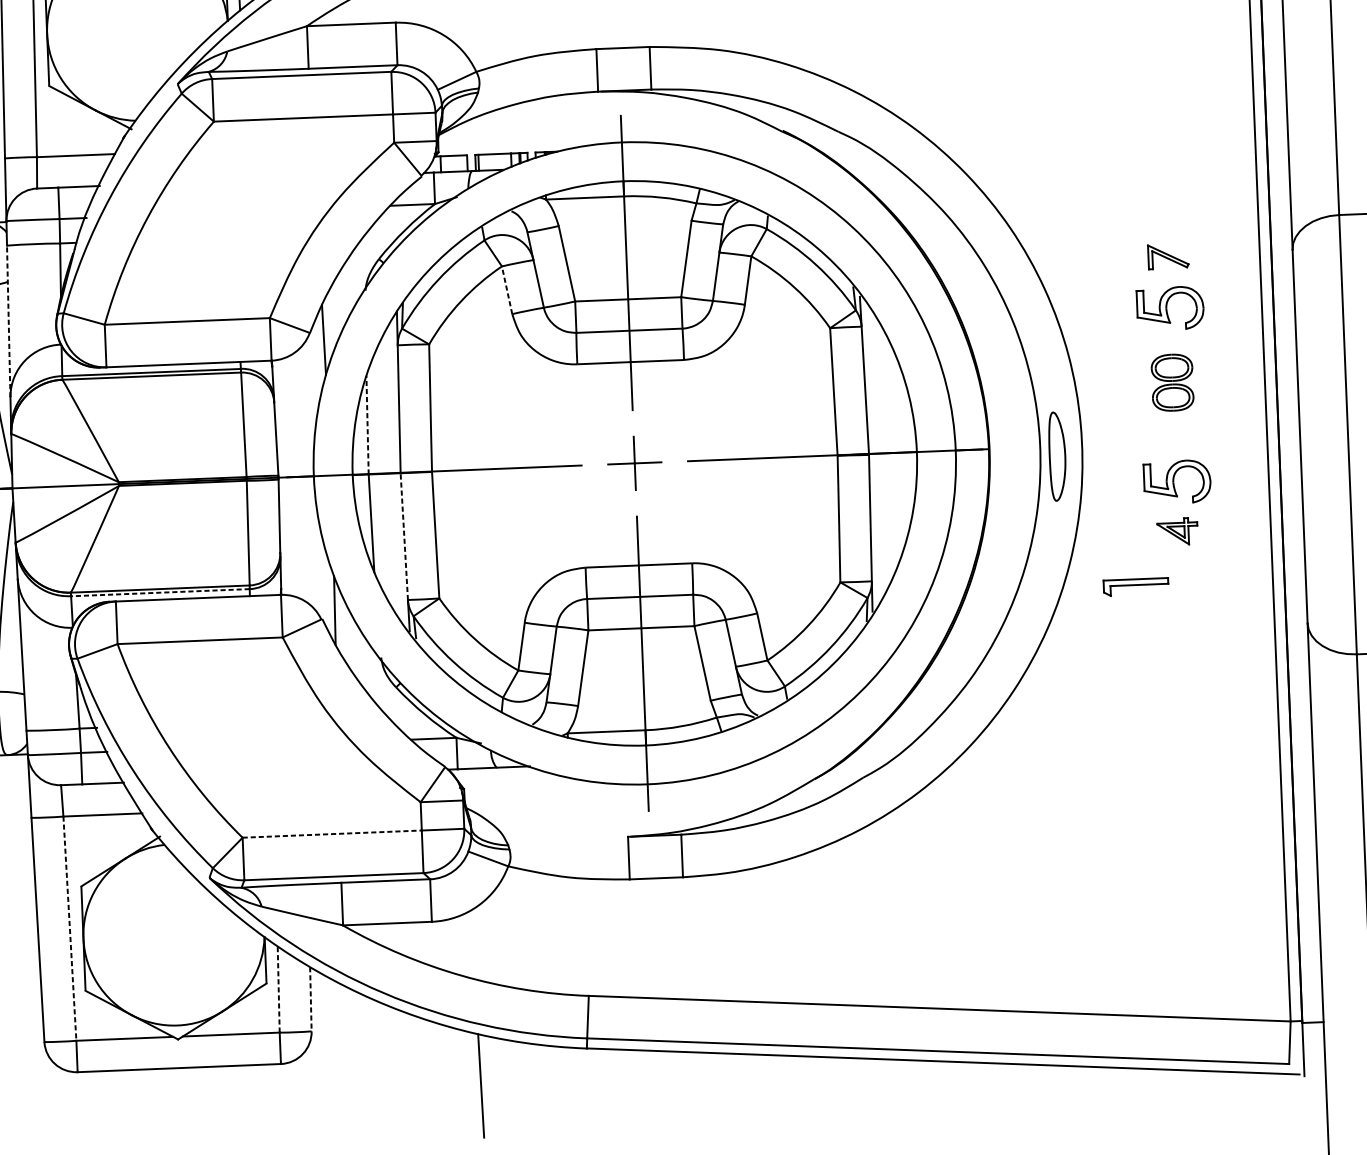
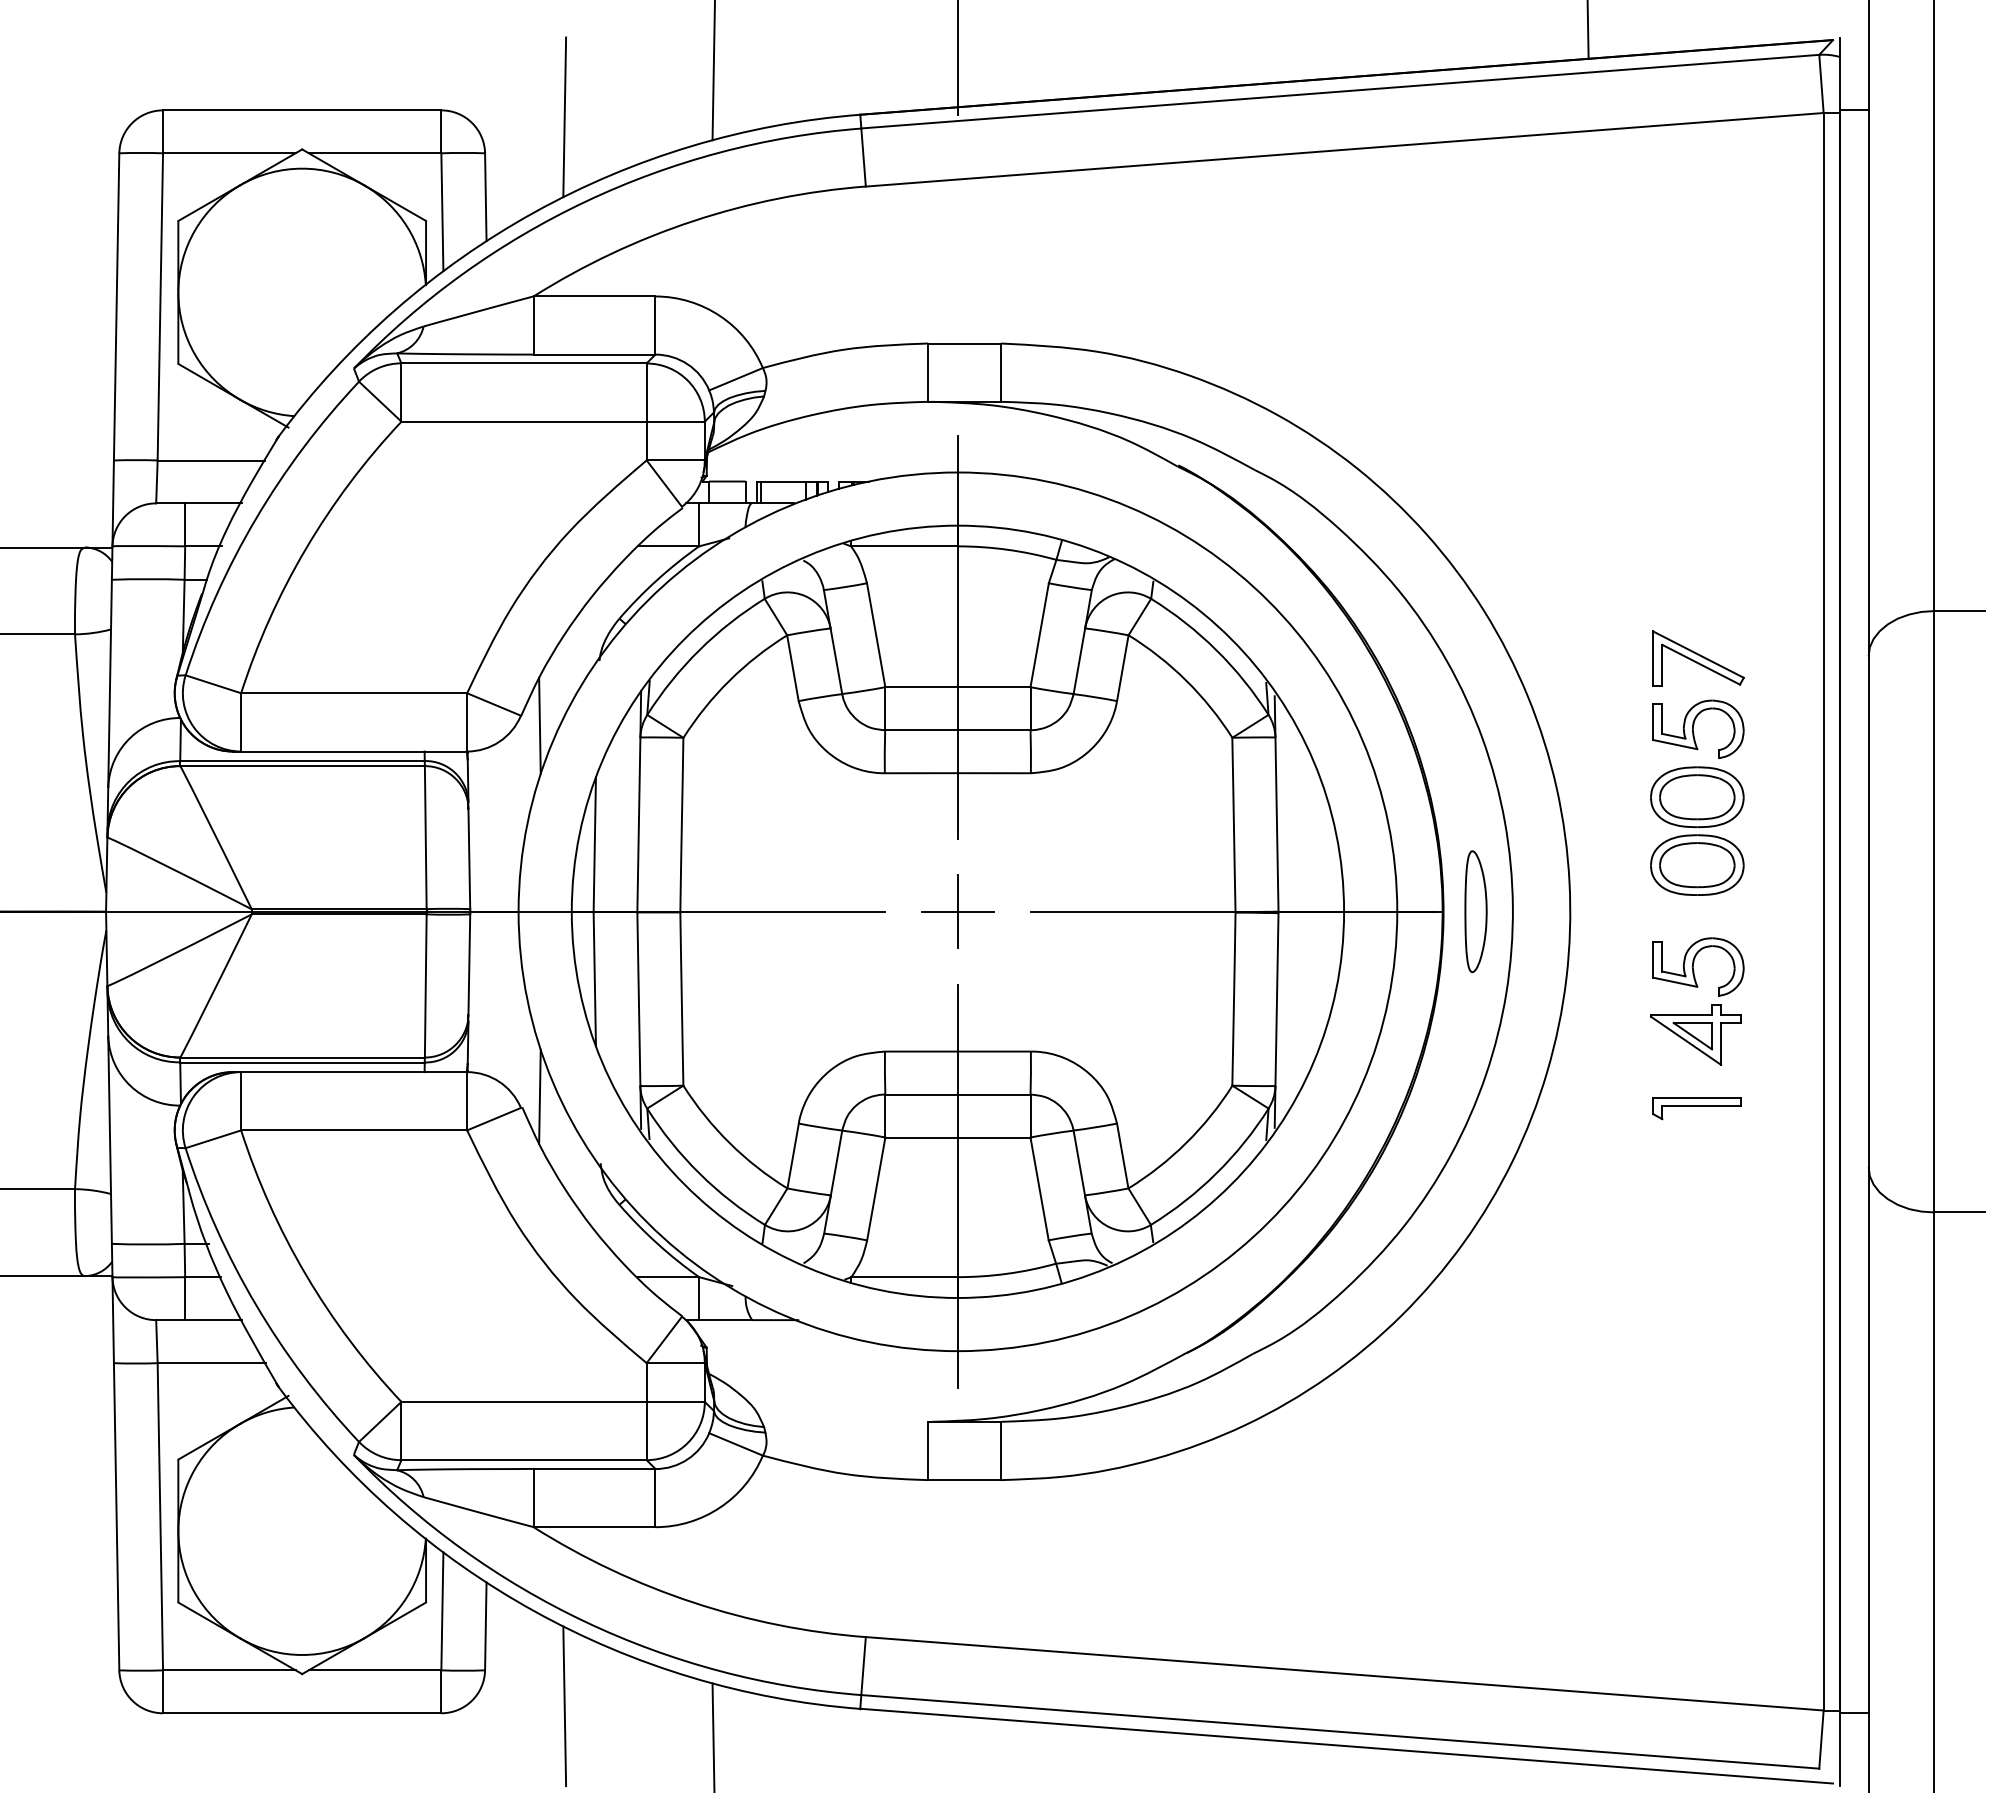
part: (1168, 256) -> (1698, 658), size x1.67
line: (506, 289) -> (792, 667), dashed -> solid
line: (9, 321) -> (110, 683), dashed -> solid
part: (1172, 382) -> (1697, 830), size x1.67
line: (367, 424) -> (594, 844), dashed -> solid
part: (1057, 456) -> (1475, 911), moved
part: (1177, 531) -> (1695, 1034), size x1.67
line: (404, 536) -> (638, 999), dashed -> solid
part: (1135, 587) -> (1696, 1108), moved
line: (160, 592) -> (302, 1062), dashed -> solid
line: (332, 833) -> (524, 1401), dashed -> solid
line: (70, 928) -> (160, 1516), dashed -> solid
line: (278, 989) -> (442, 1611), dashed -> solid
line: (310, 999) -> (485, 1626), dashed -> solid
line: (370, 1055) -> (564, 1706), added

